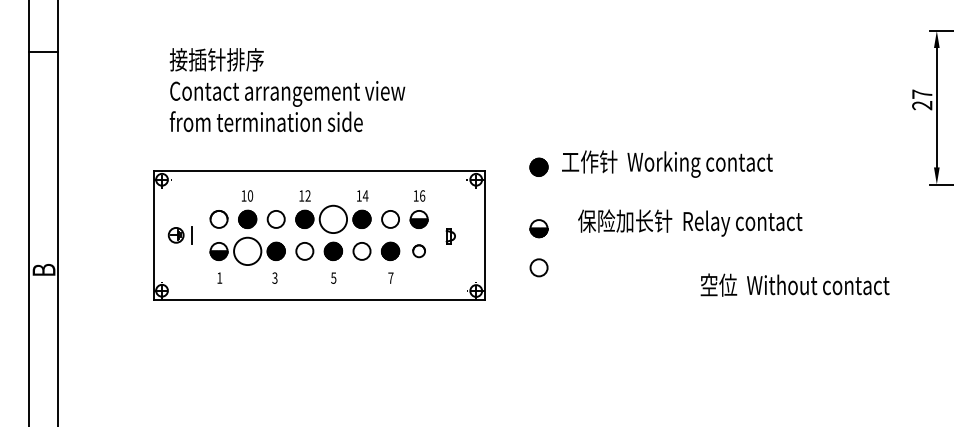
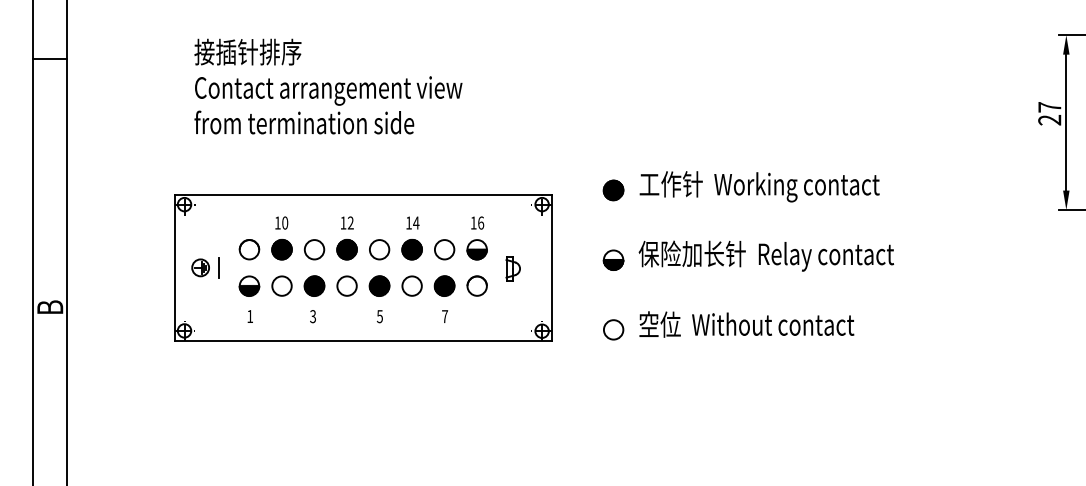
text: (287, 89) -> (328, 85), moved
circle: (332, 218) -> (378, 248), size x0.62
text: (690, 222) -> (766, 255), moved
part: (450, 236) -> (512, 269), size x1.43
circle: (247, 250) -> (281, 285), size x0.62
circle: (418, 250) -> (476, 285), size x1.43
circle: (538, 267) -> (612, 329), moved
text: (794, 284) -> (746, 323), moved

